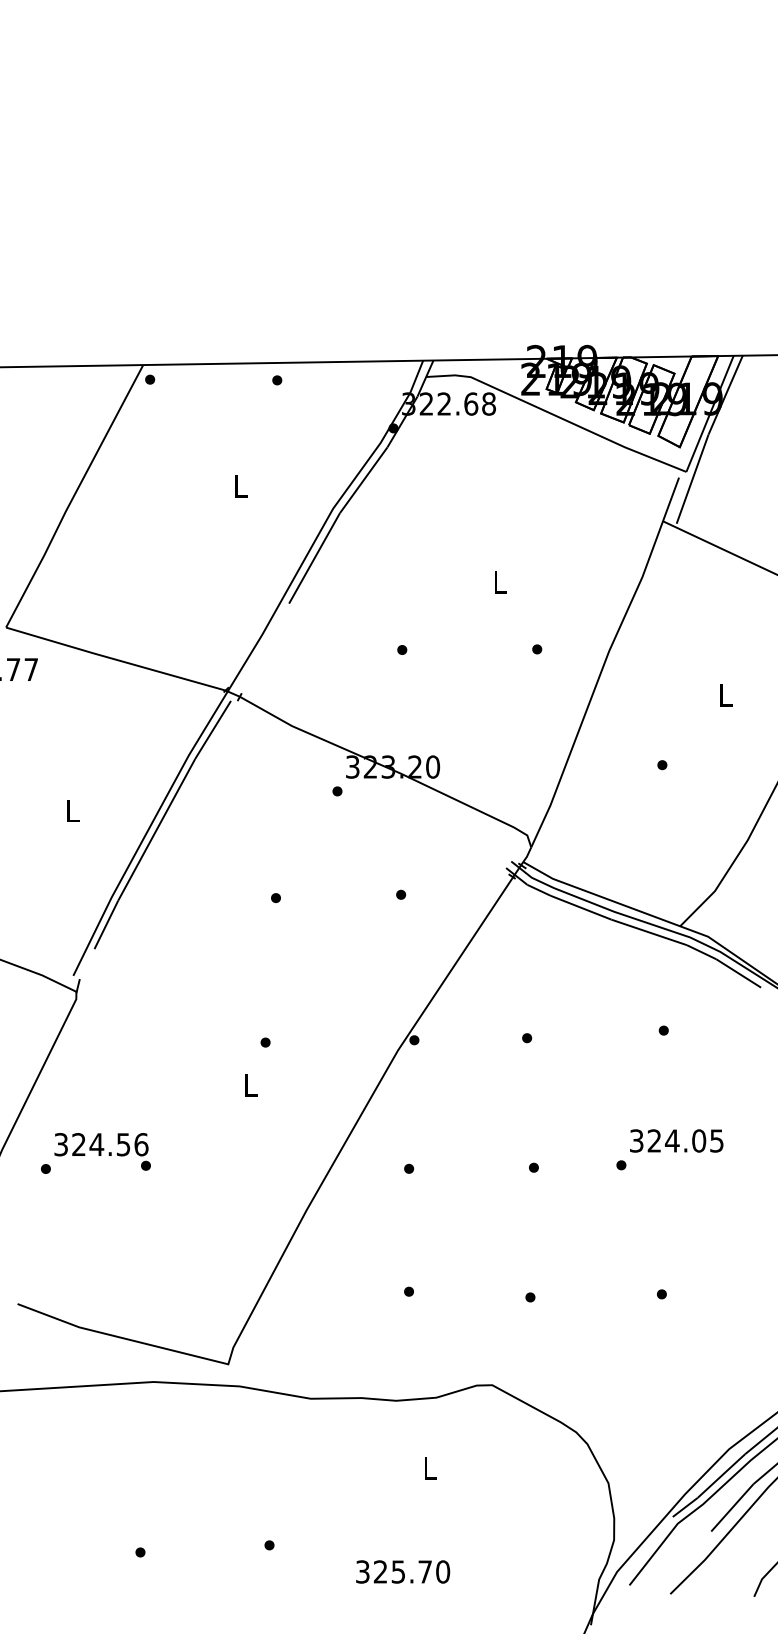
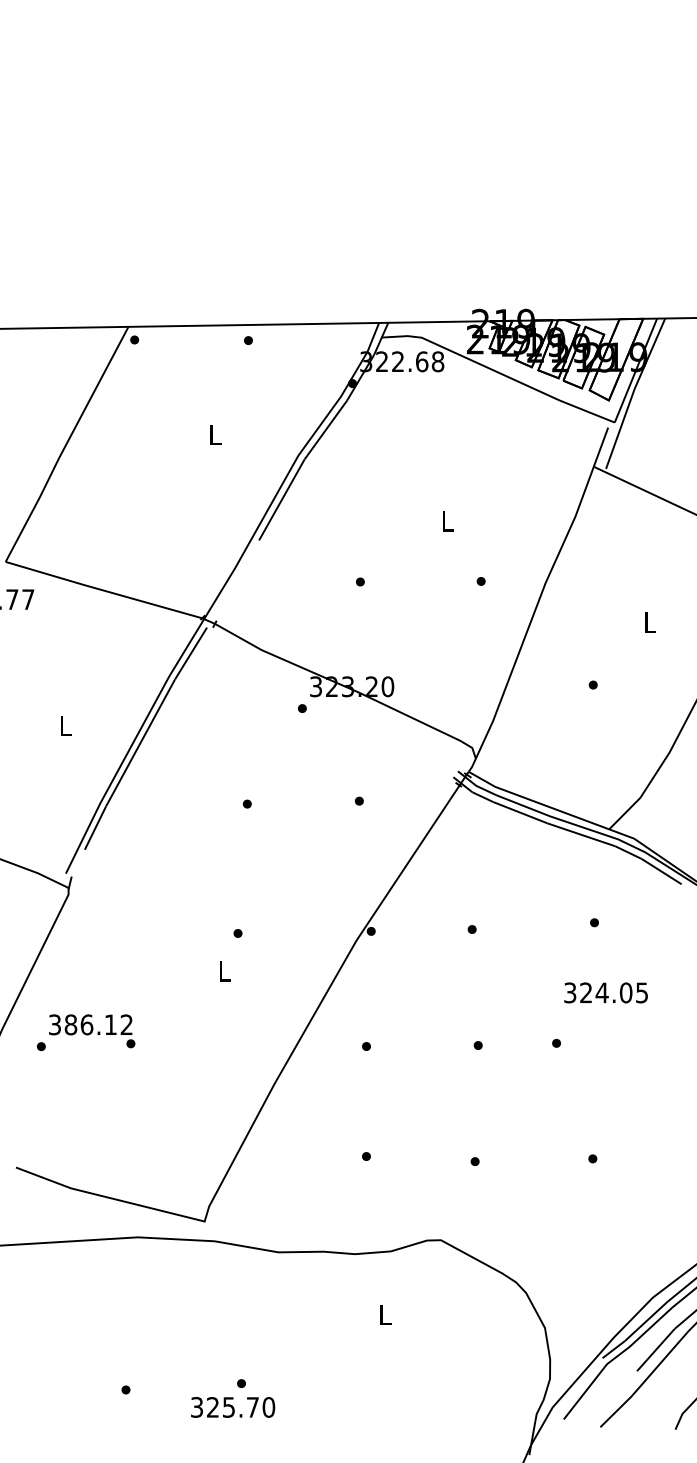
text: (676, 1140) -> (605, 992), moved
text: (110, 1144) -> (99, 1024), 324.56 -> 386.12
text: (403, 1571) -> (233, 1407), moved

